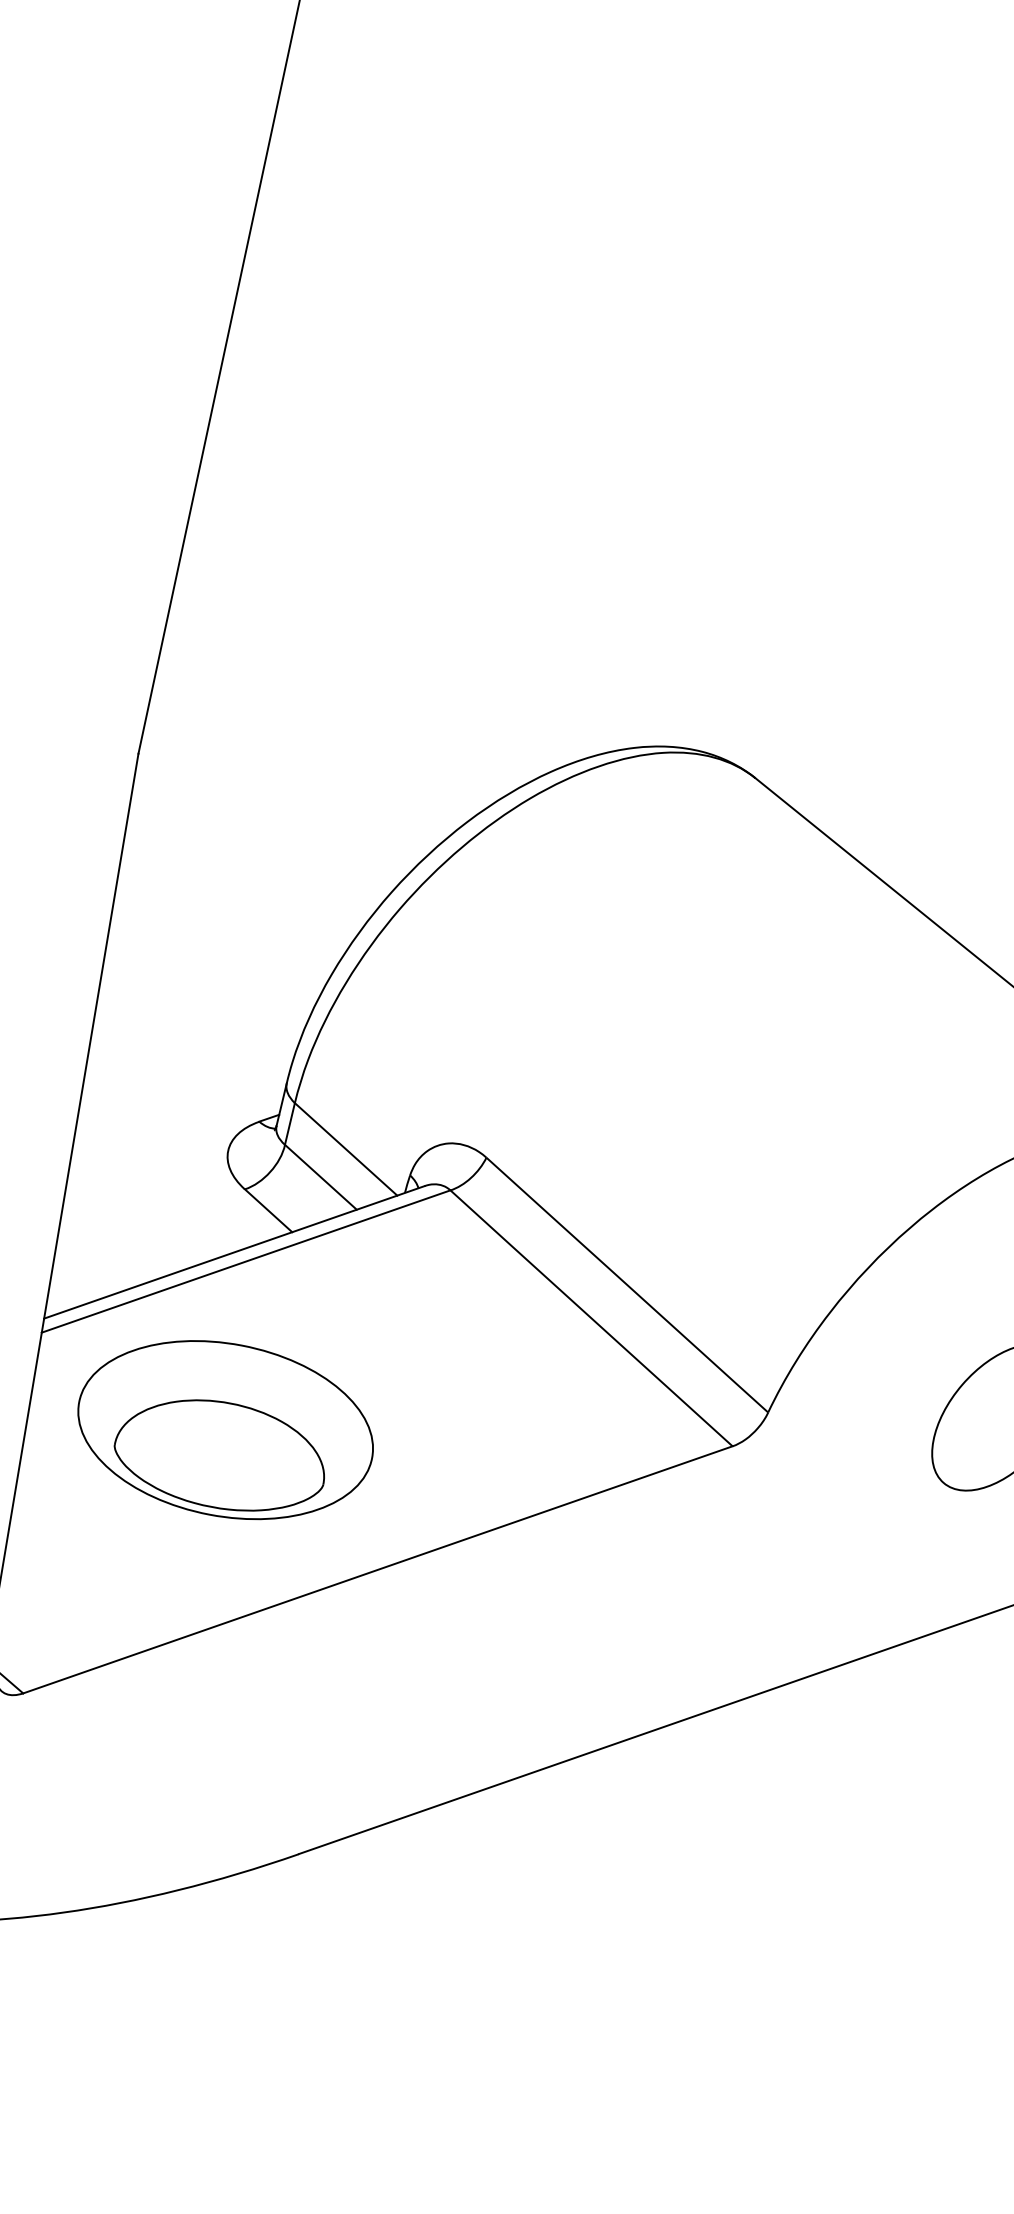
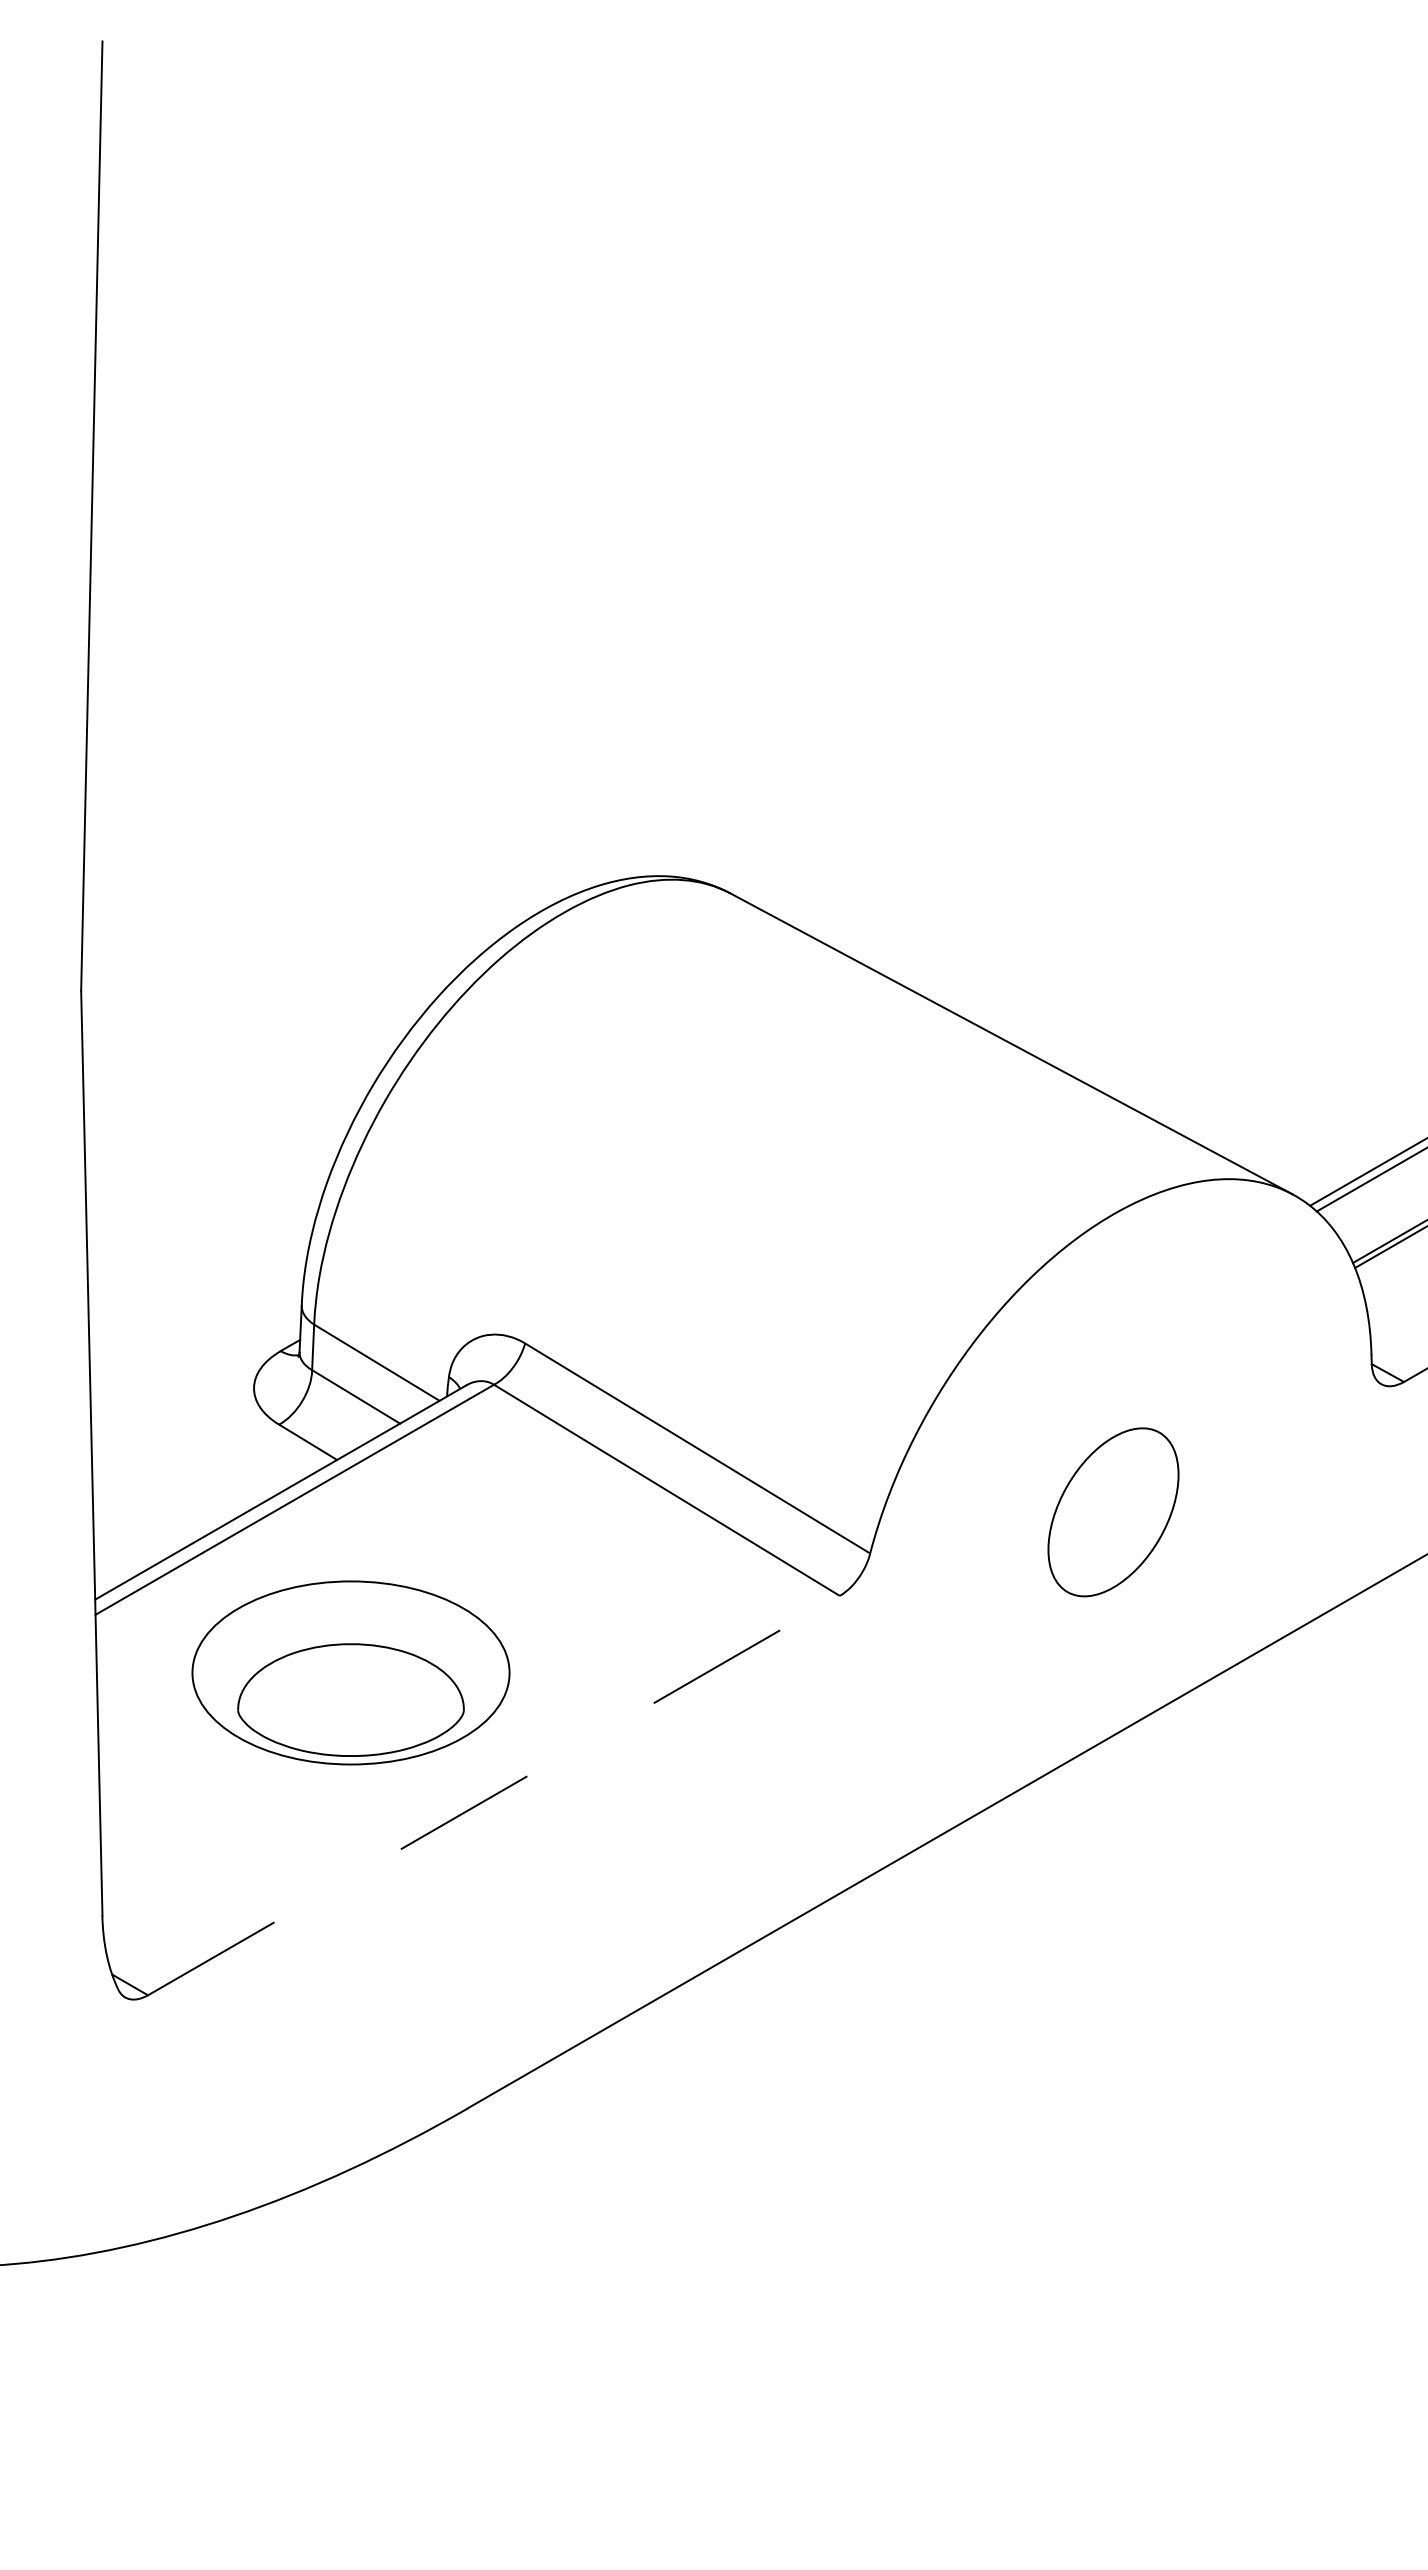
part: (225, 1429) -> (350, 1672), moved
line: (378, 1569) -> (494, 1795), solid -> dashed

